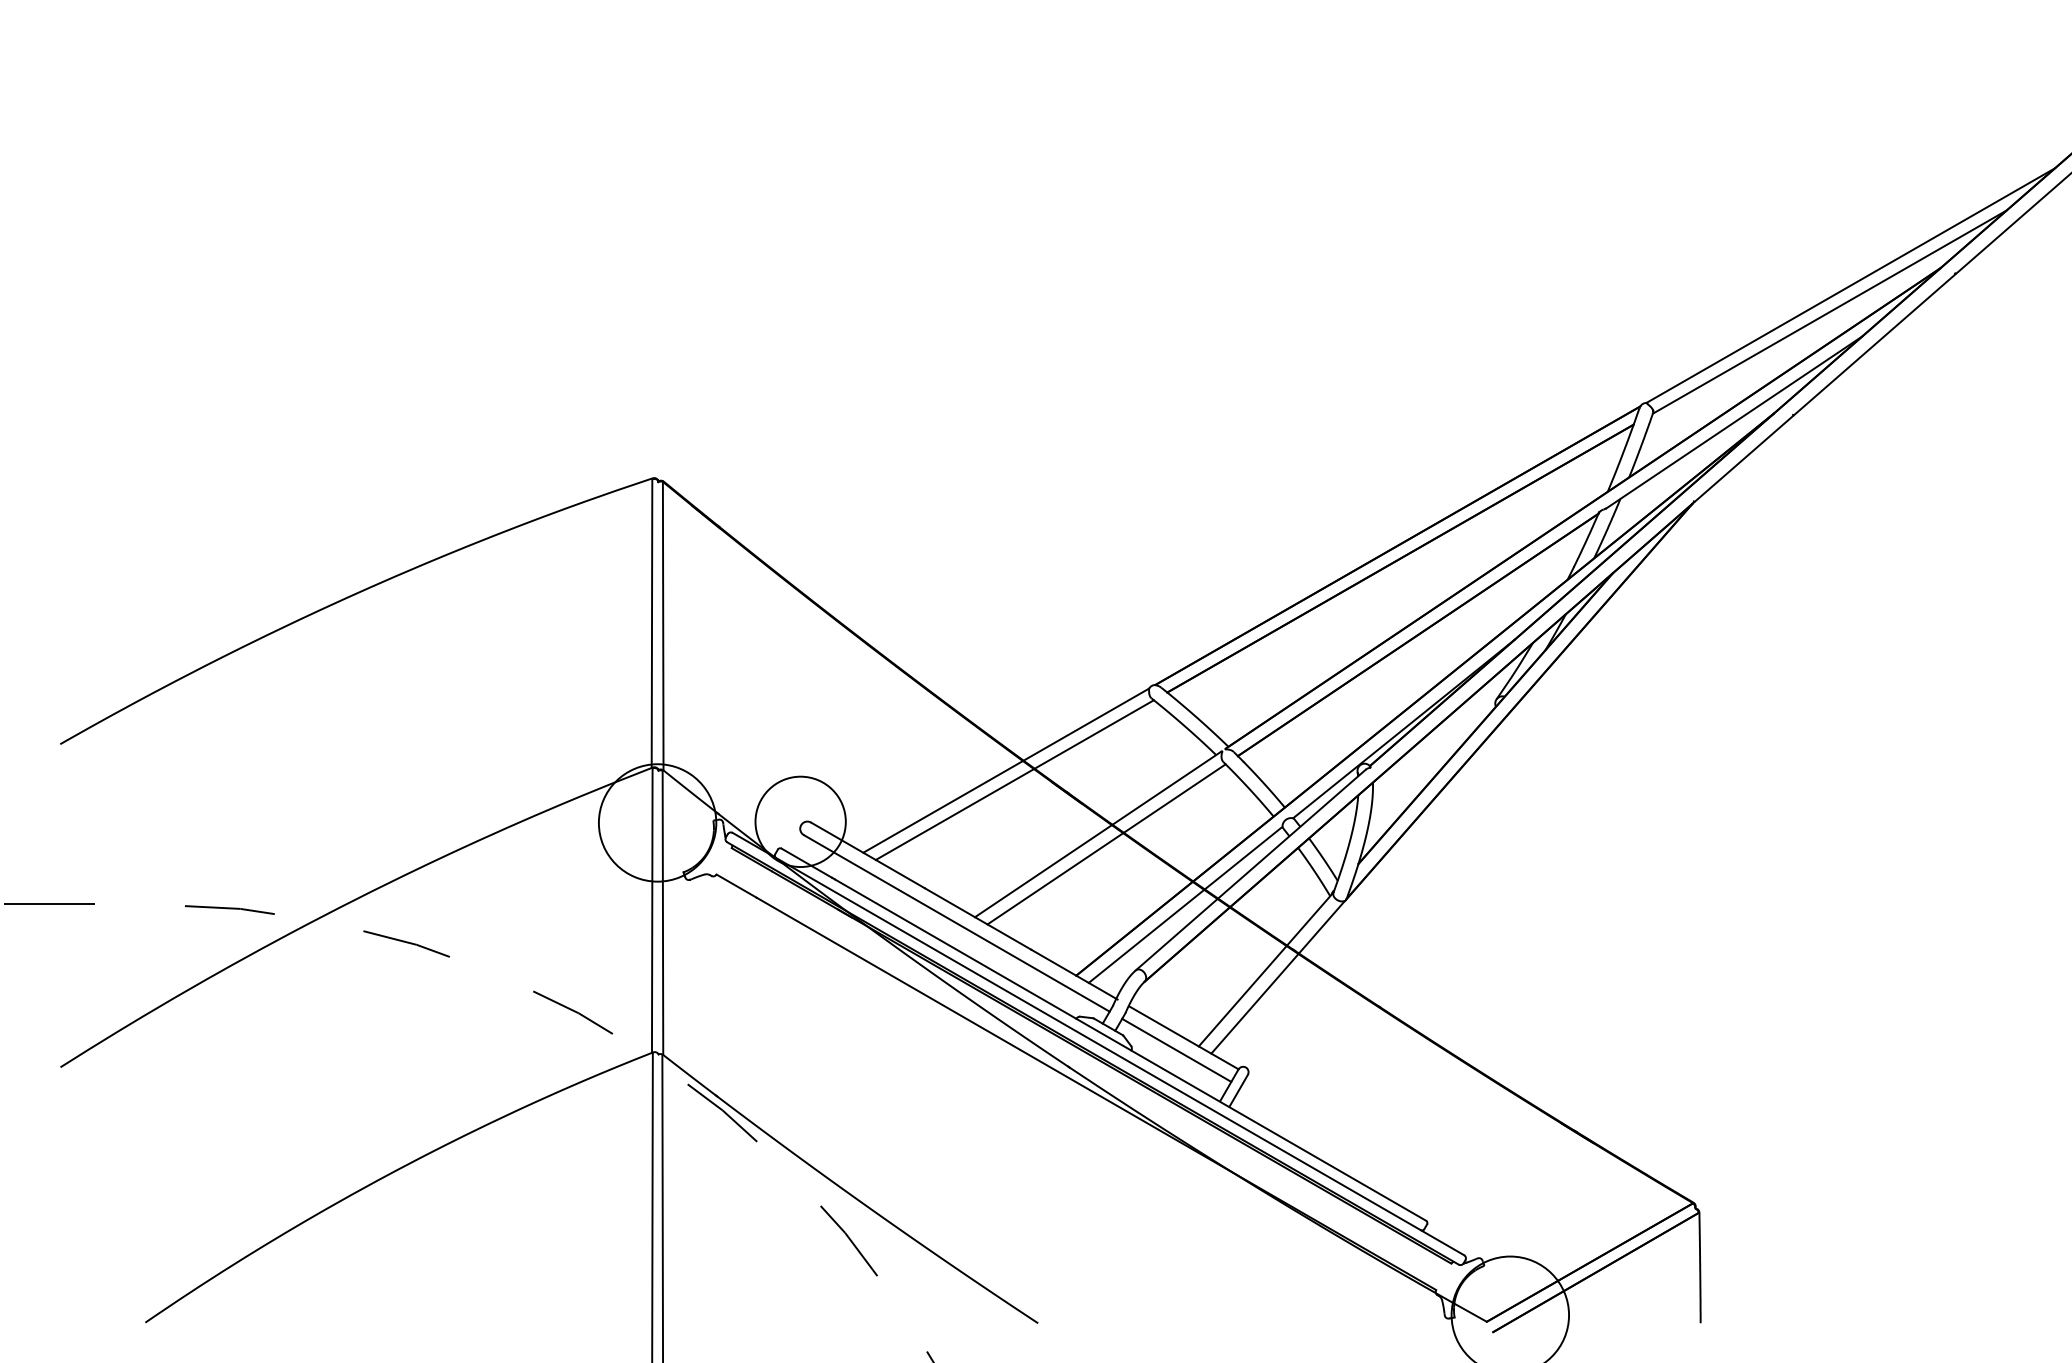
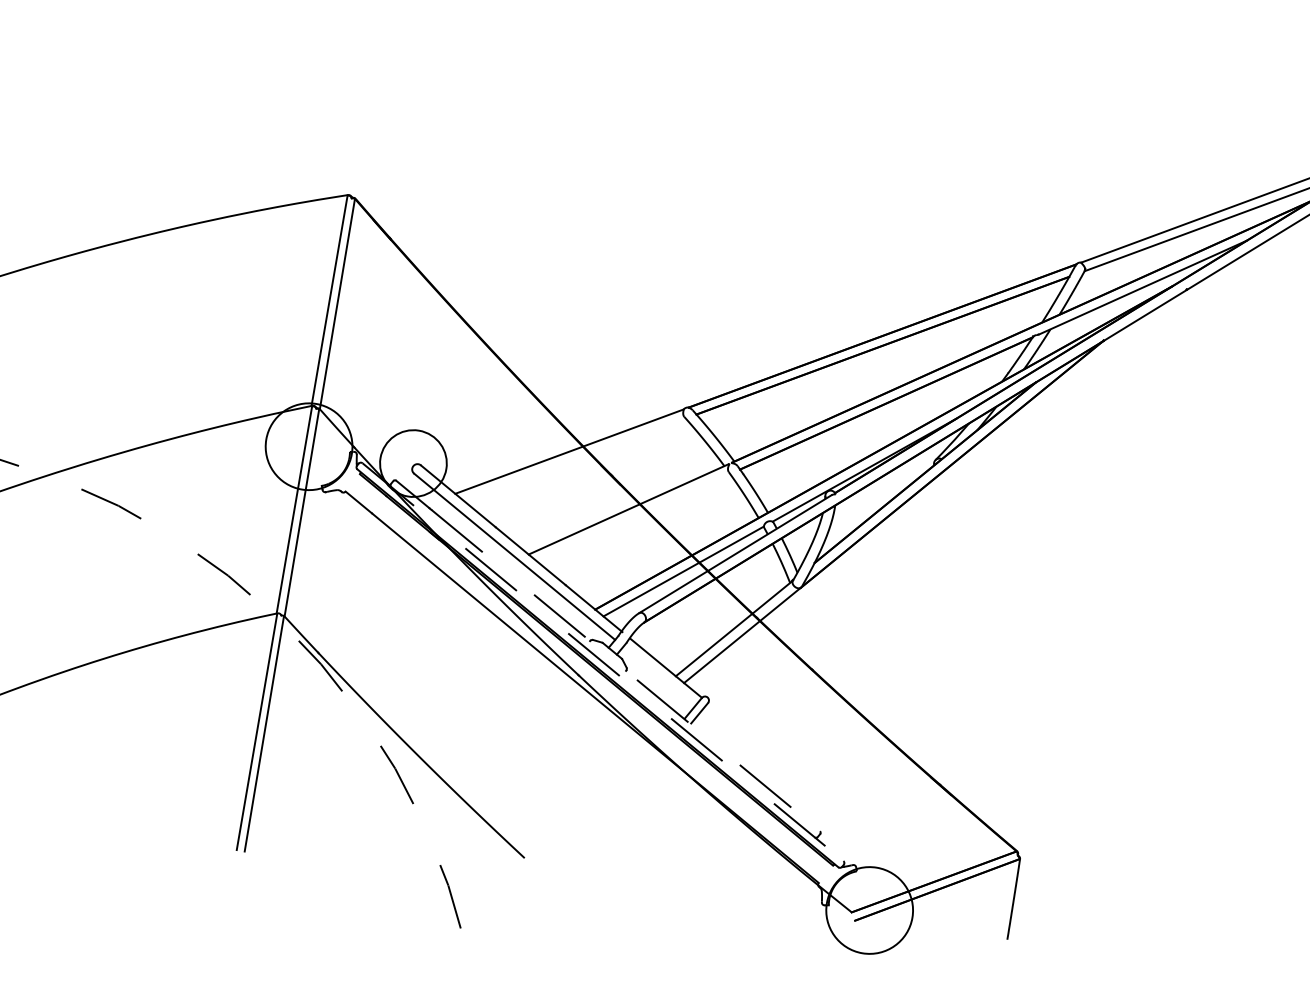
line: (1014, 779) -> (574, 459), removed
line: (1106, 844) -> (633, 517), removed
line: (1098, 1044) -> (603, 662), solid -> dashed
line: (1176, 1049) -> (659, 675), removed
line: (1130, 1050) -> (625, 670), solid -> dashed

